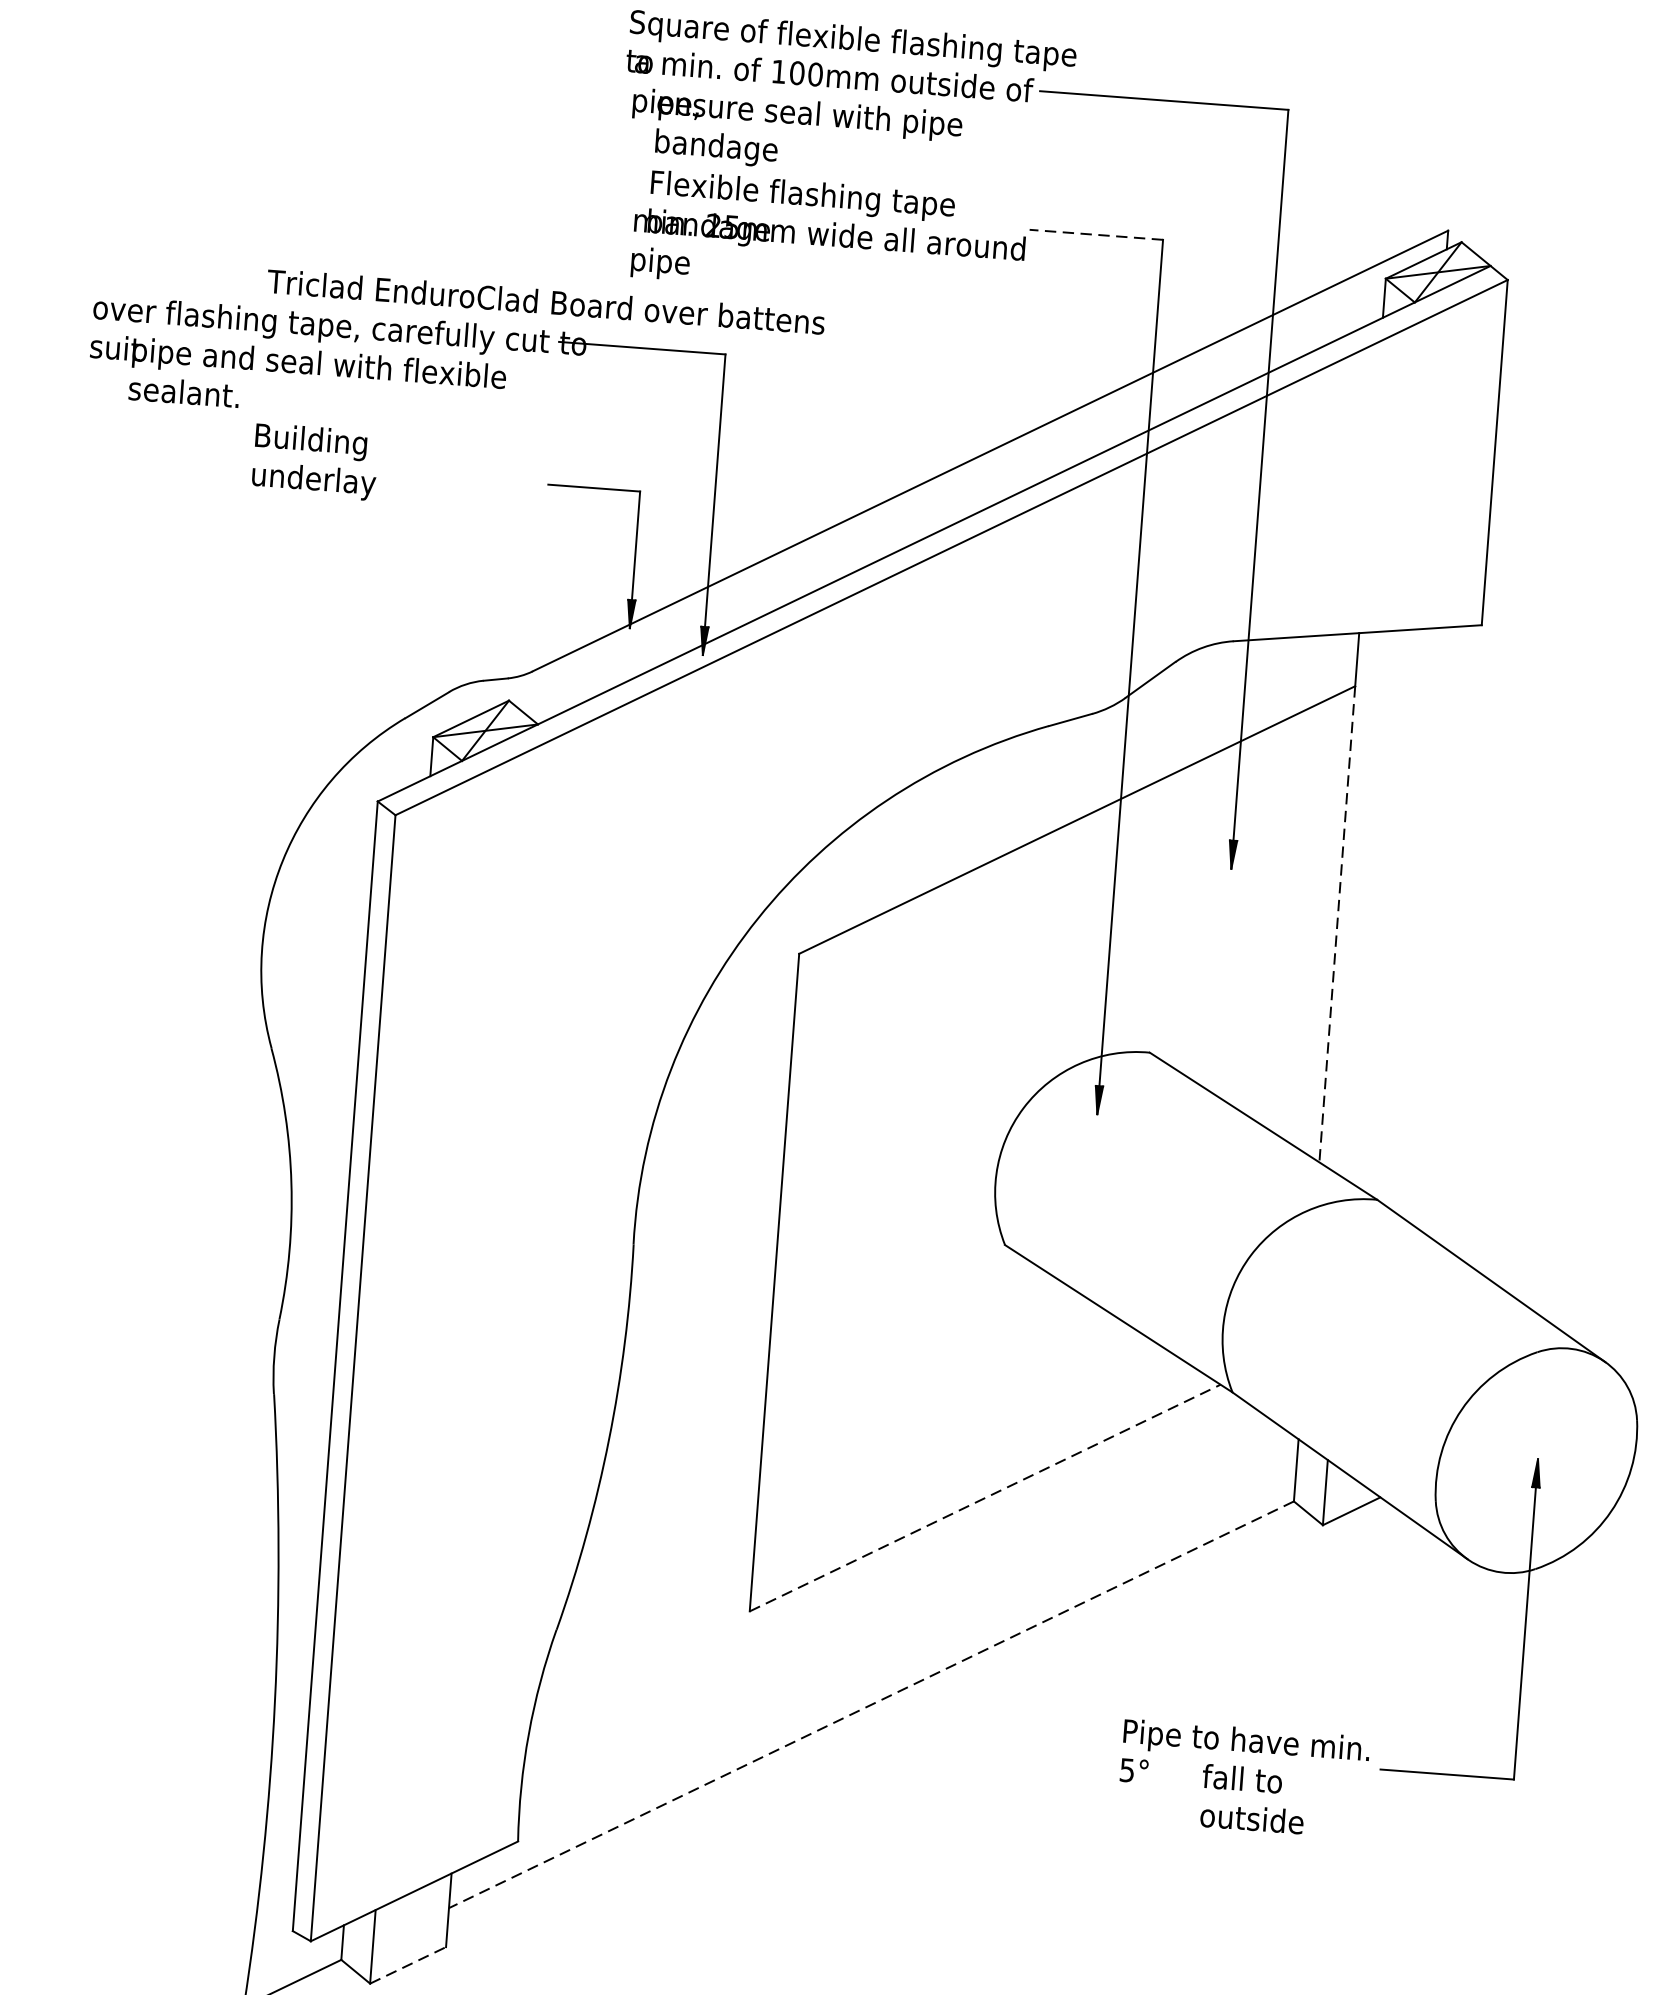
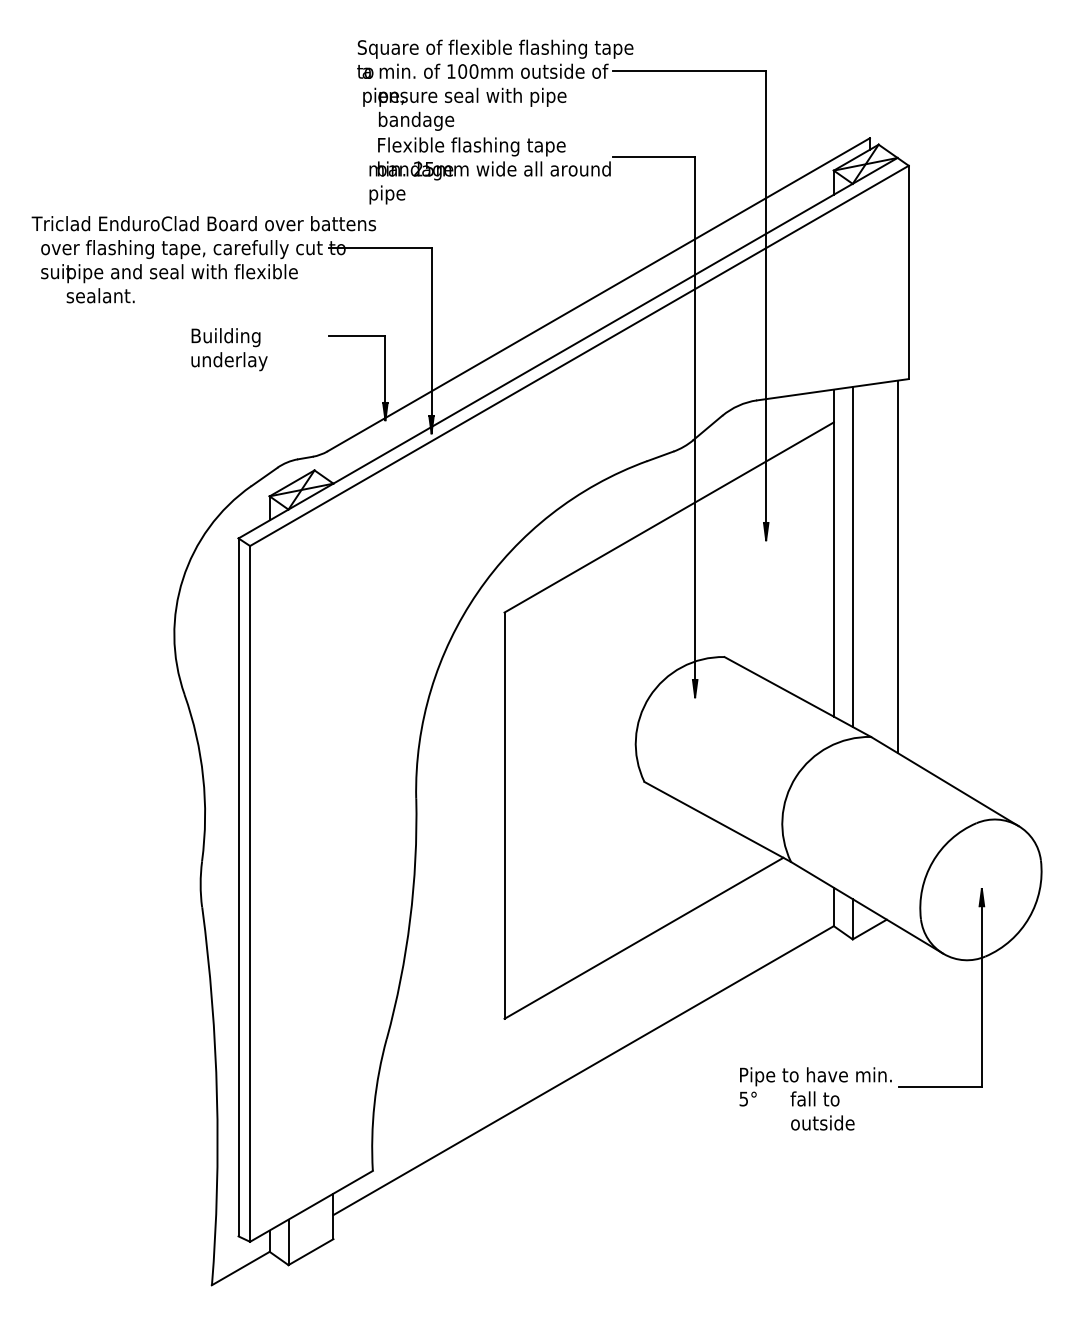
line: (1095, 235) -> (653, 157), dashed -> solid
text: (545, 301) -> (203, 223), moved
text: (315, 461) -> (229, 349), moved
line: (1369, 905) -> (852, 556), added
line: (1336, 925) -> (833, 570), dashed -> solid
line: (1440, 927) -> (897, 566), added
line: (986, 1498) -> (644, 938), dashed -> solid
line: (871, 1704) -> (583, 1070), dashed -> solid
line: (407, 1965) -> (310, 1252), dashed -> solid

